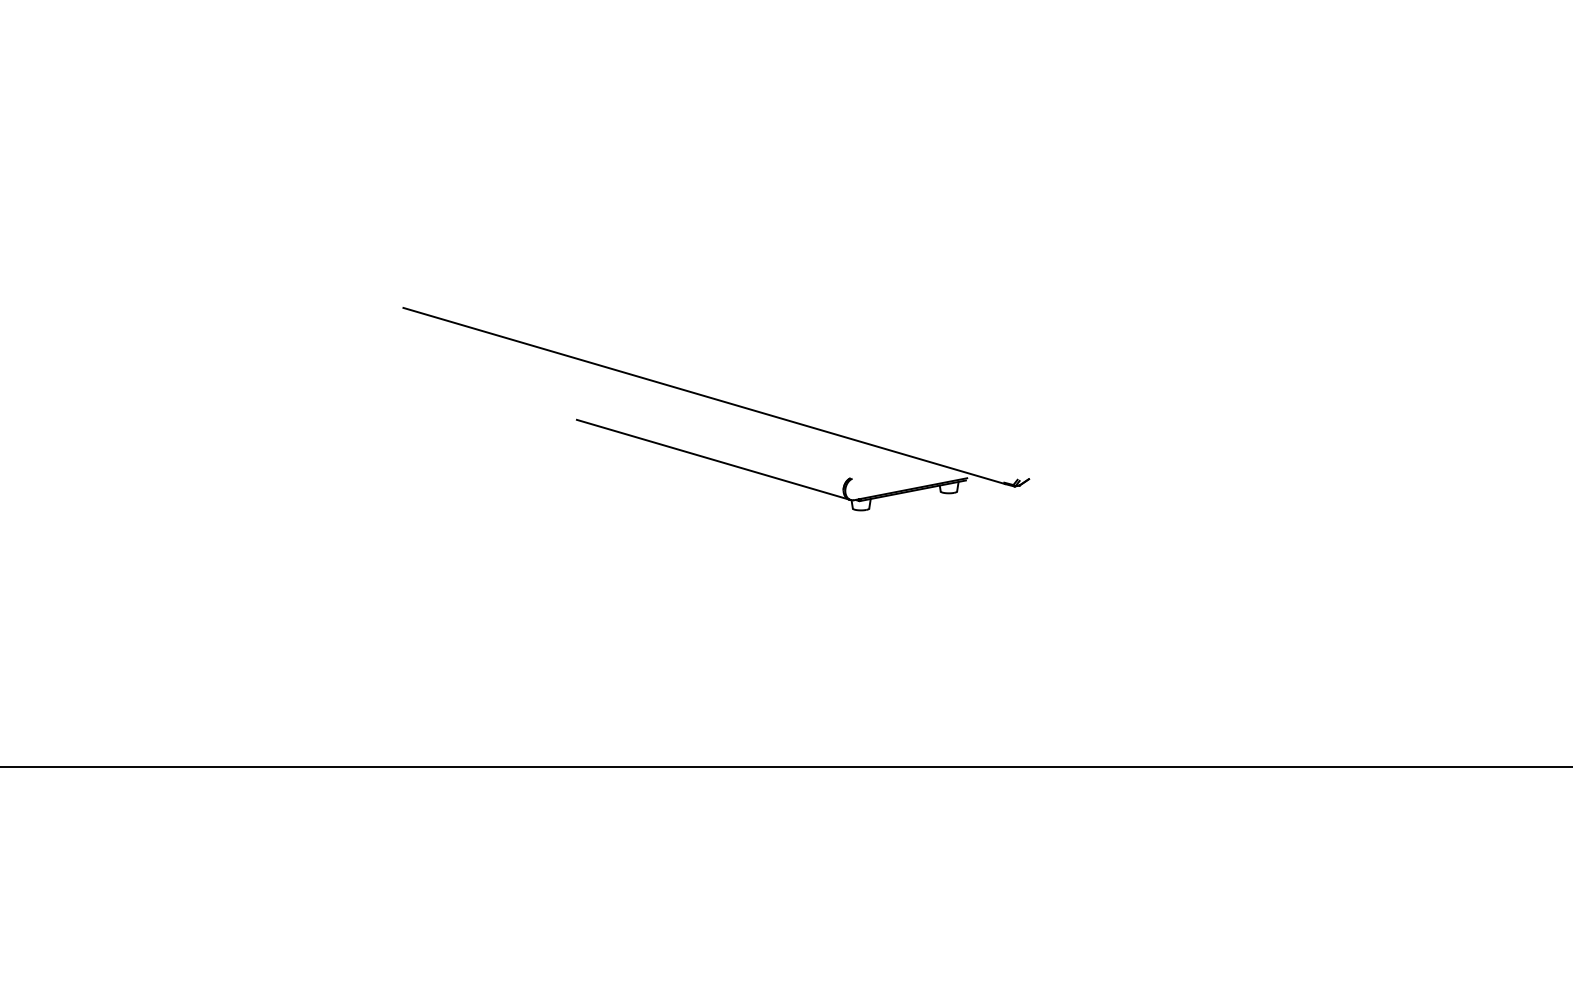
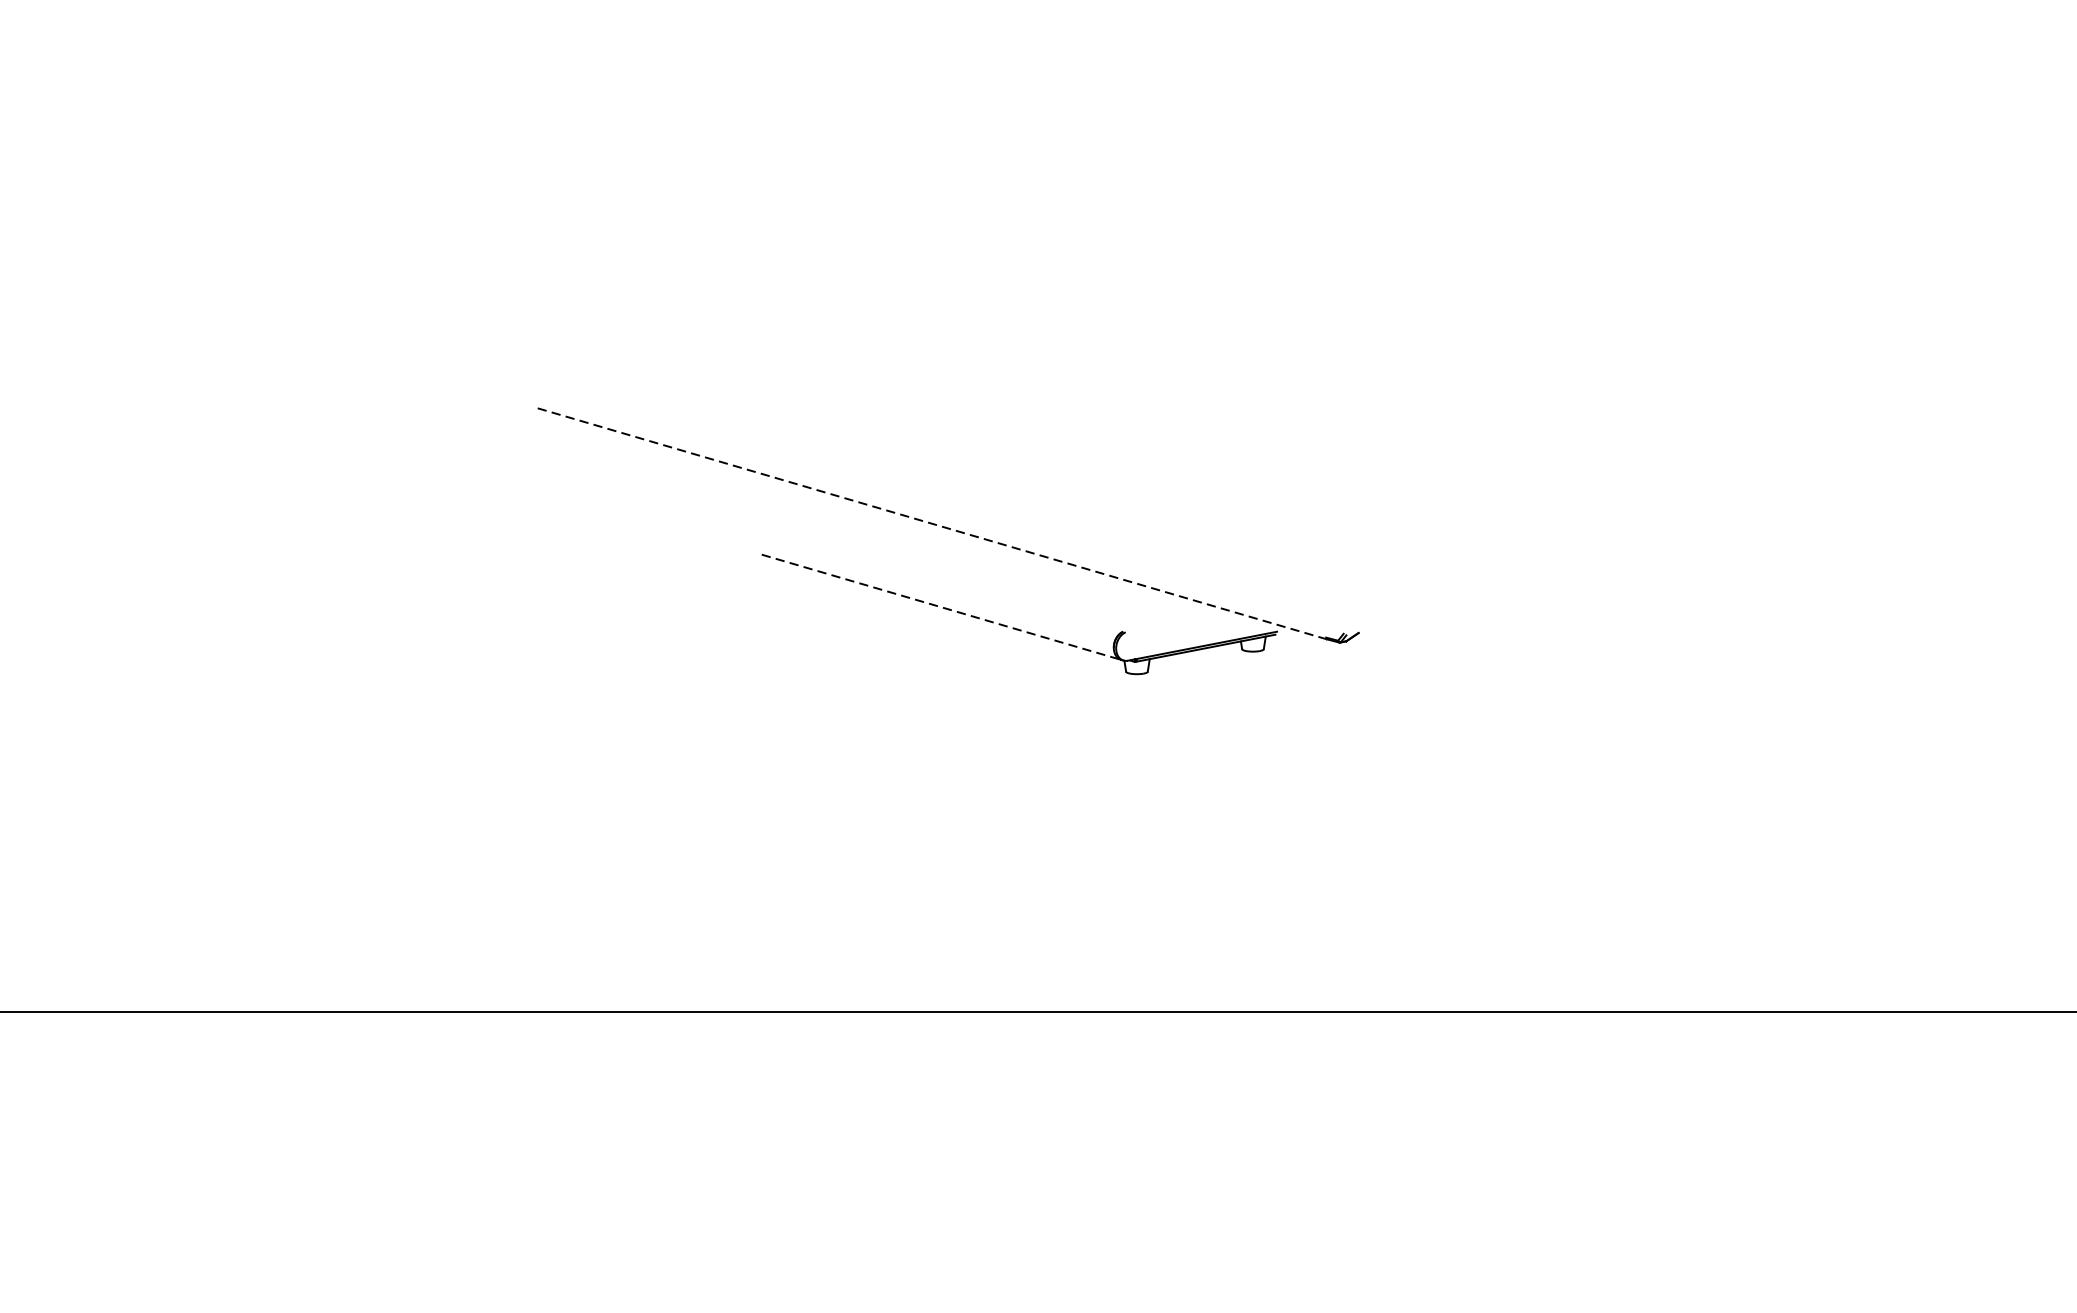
line: (703, 395) -> (928, 522), solid -> dashed
line: (713, 459) -> (942, 606), solid -> dashed

